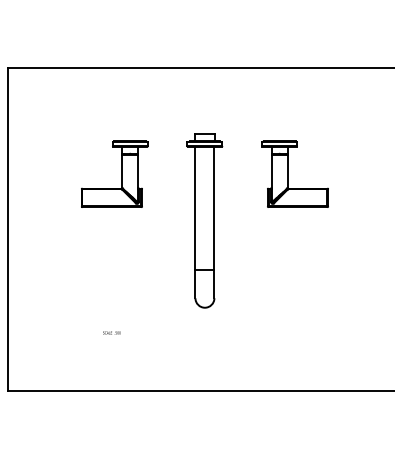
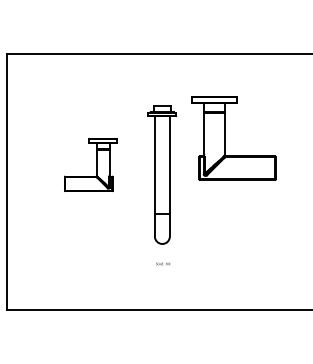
part: (121, 173) -> (96, 164), moved
part: (294, 173) -> (233, 137), size x1.6
text: (111, 332) -> (162, 263), moved

